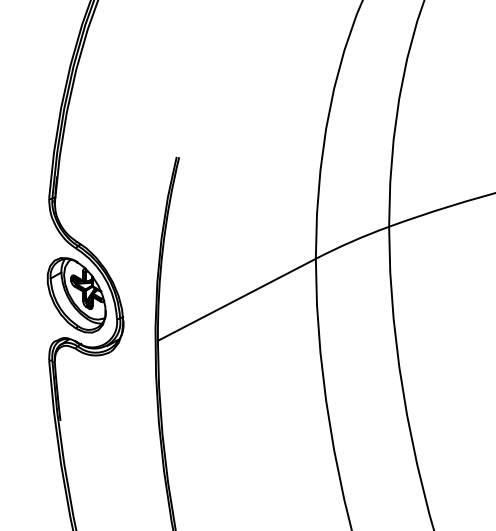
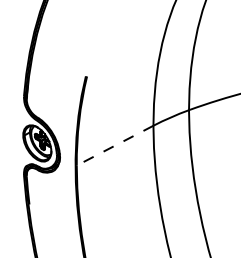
line: (235, 299) -> (114, 145), solid -> dashed

